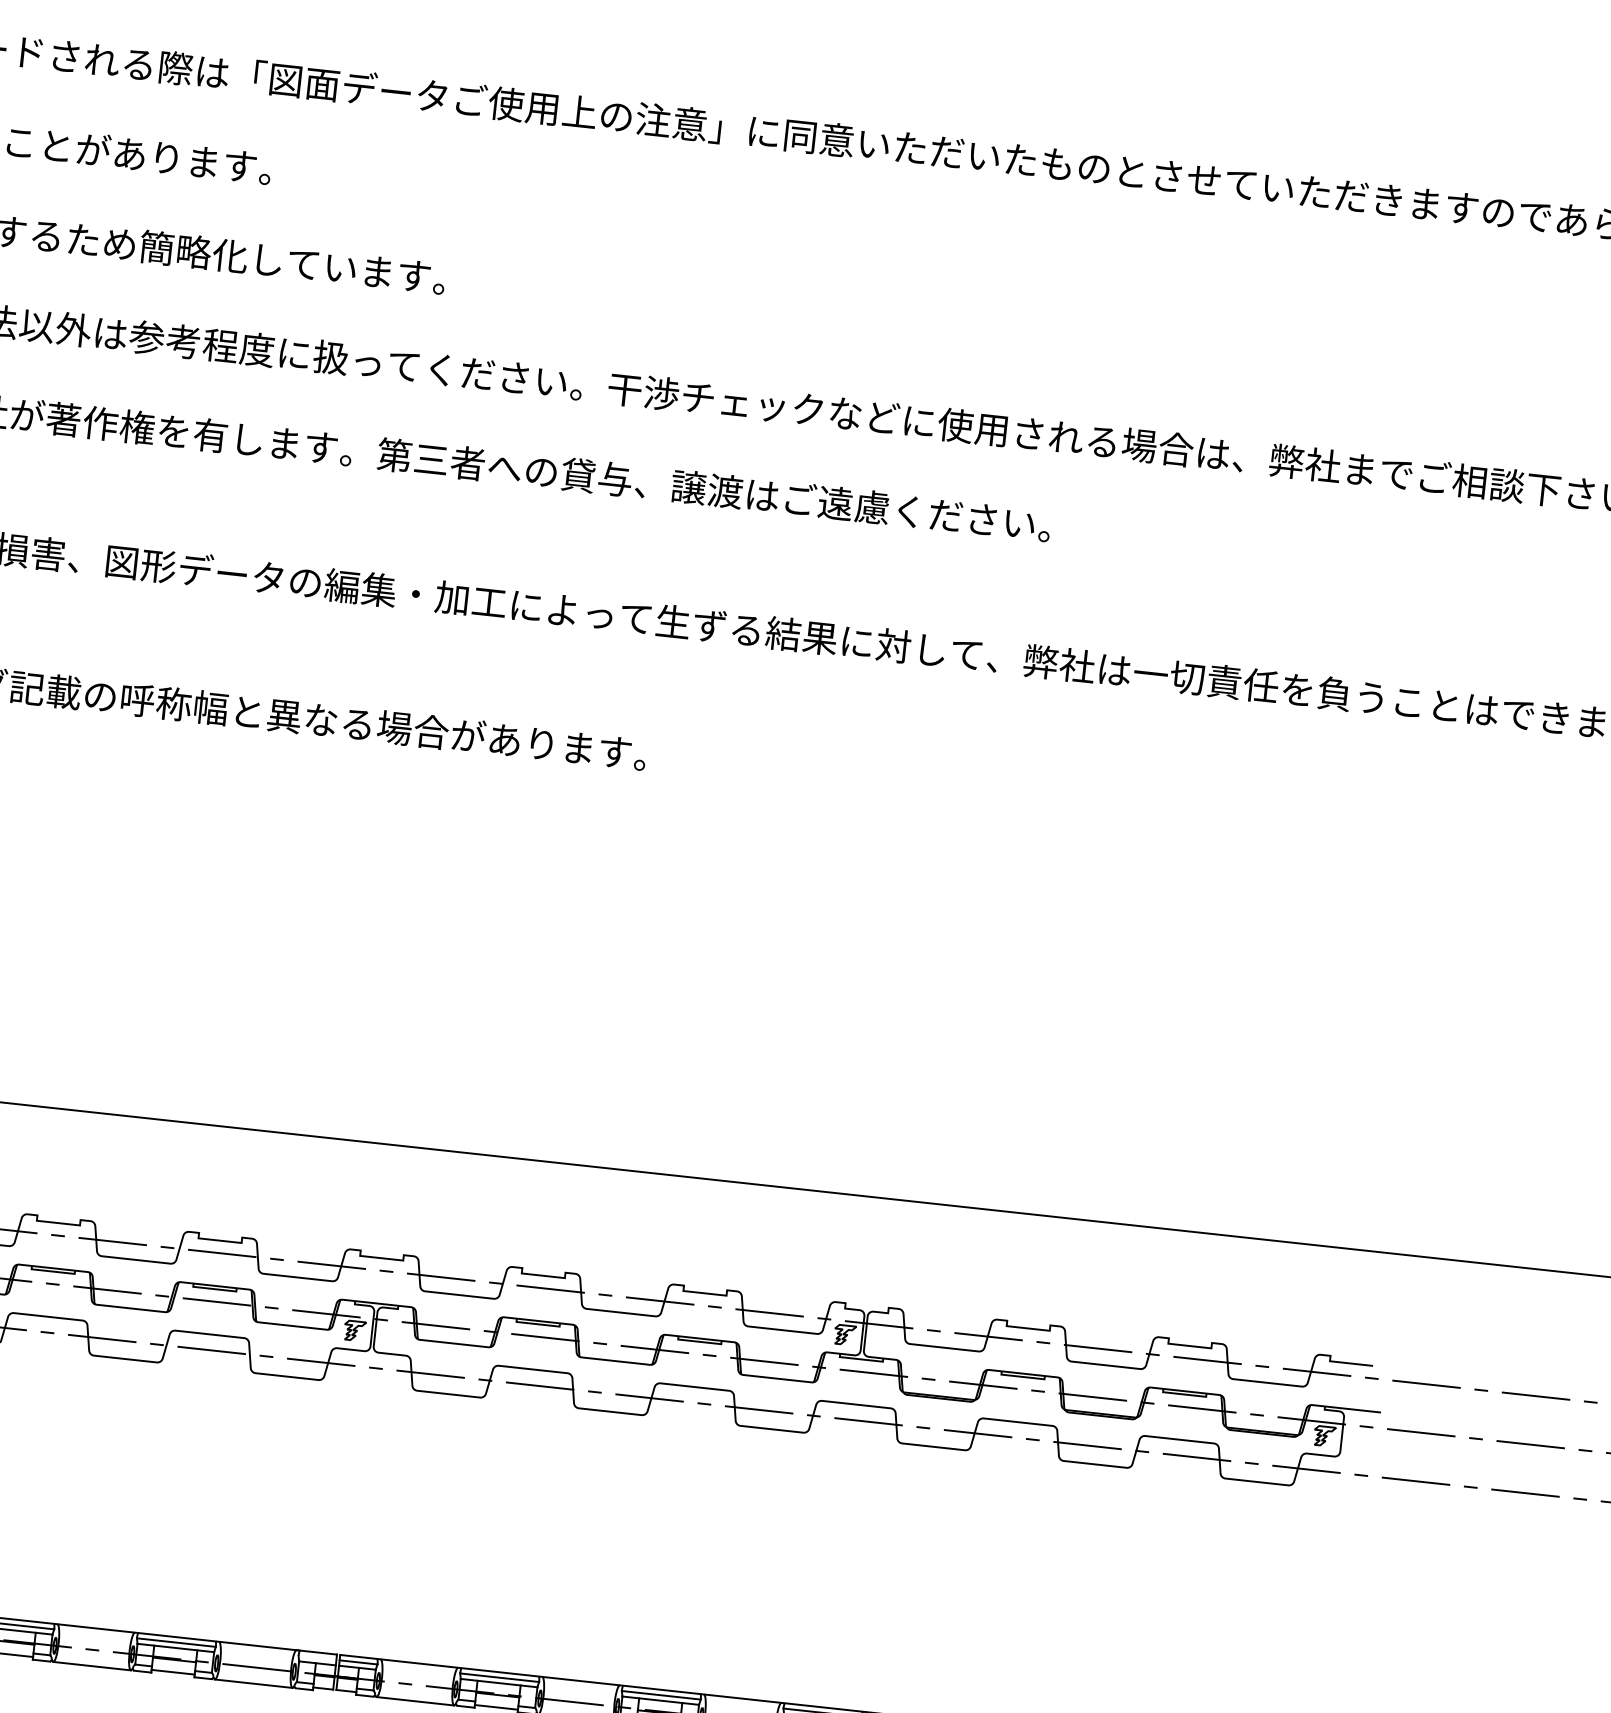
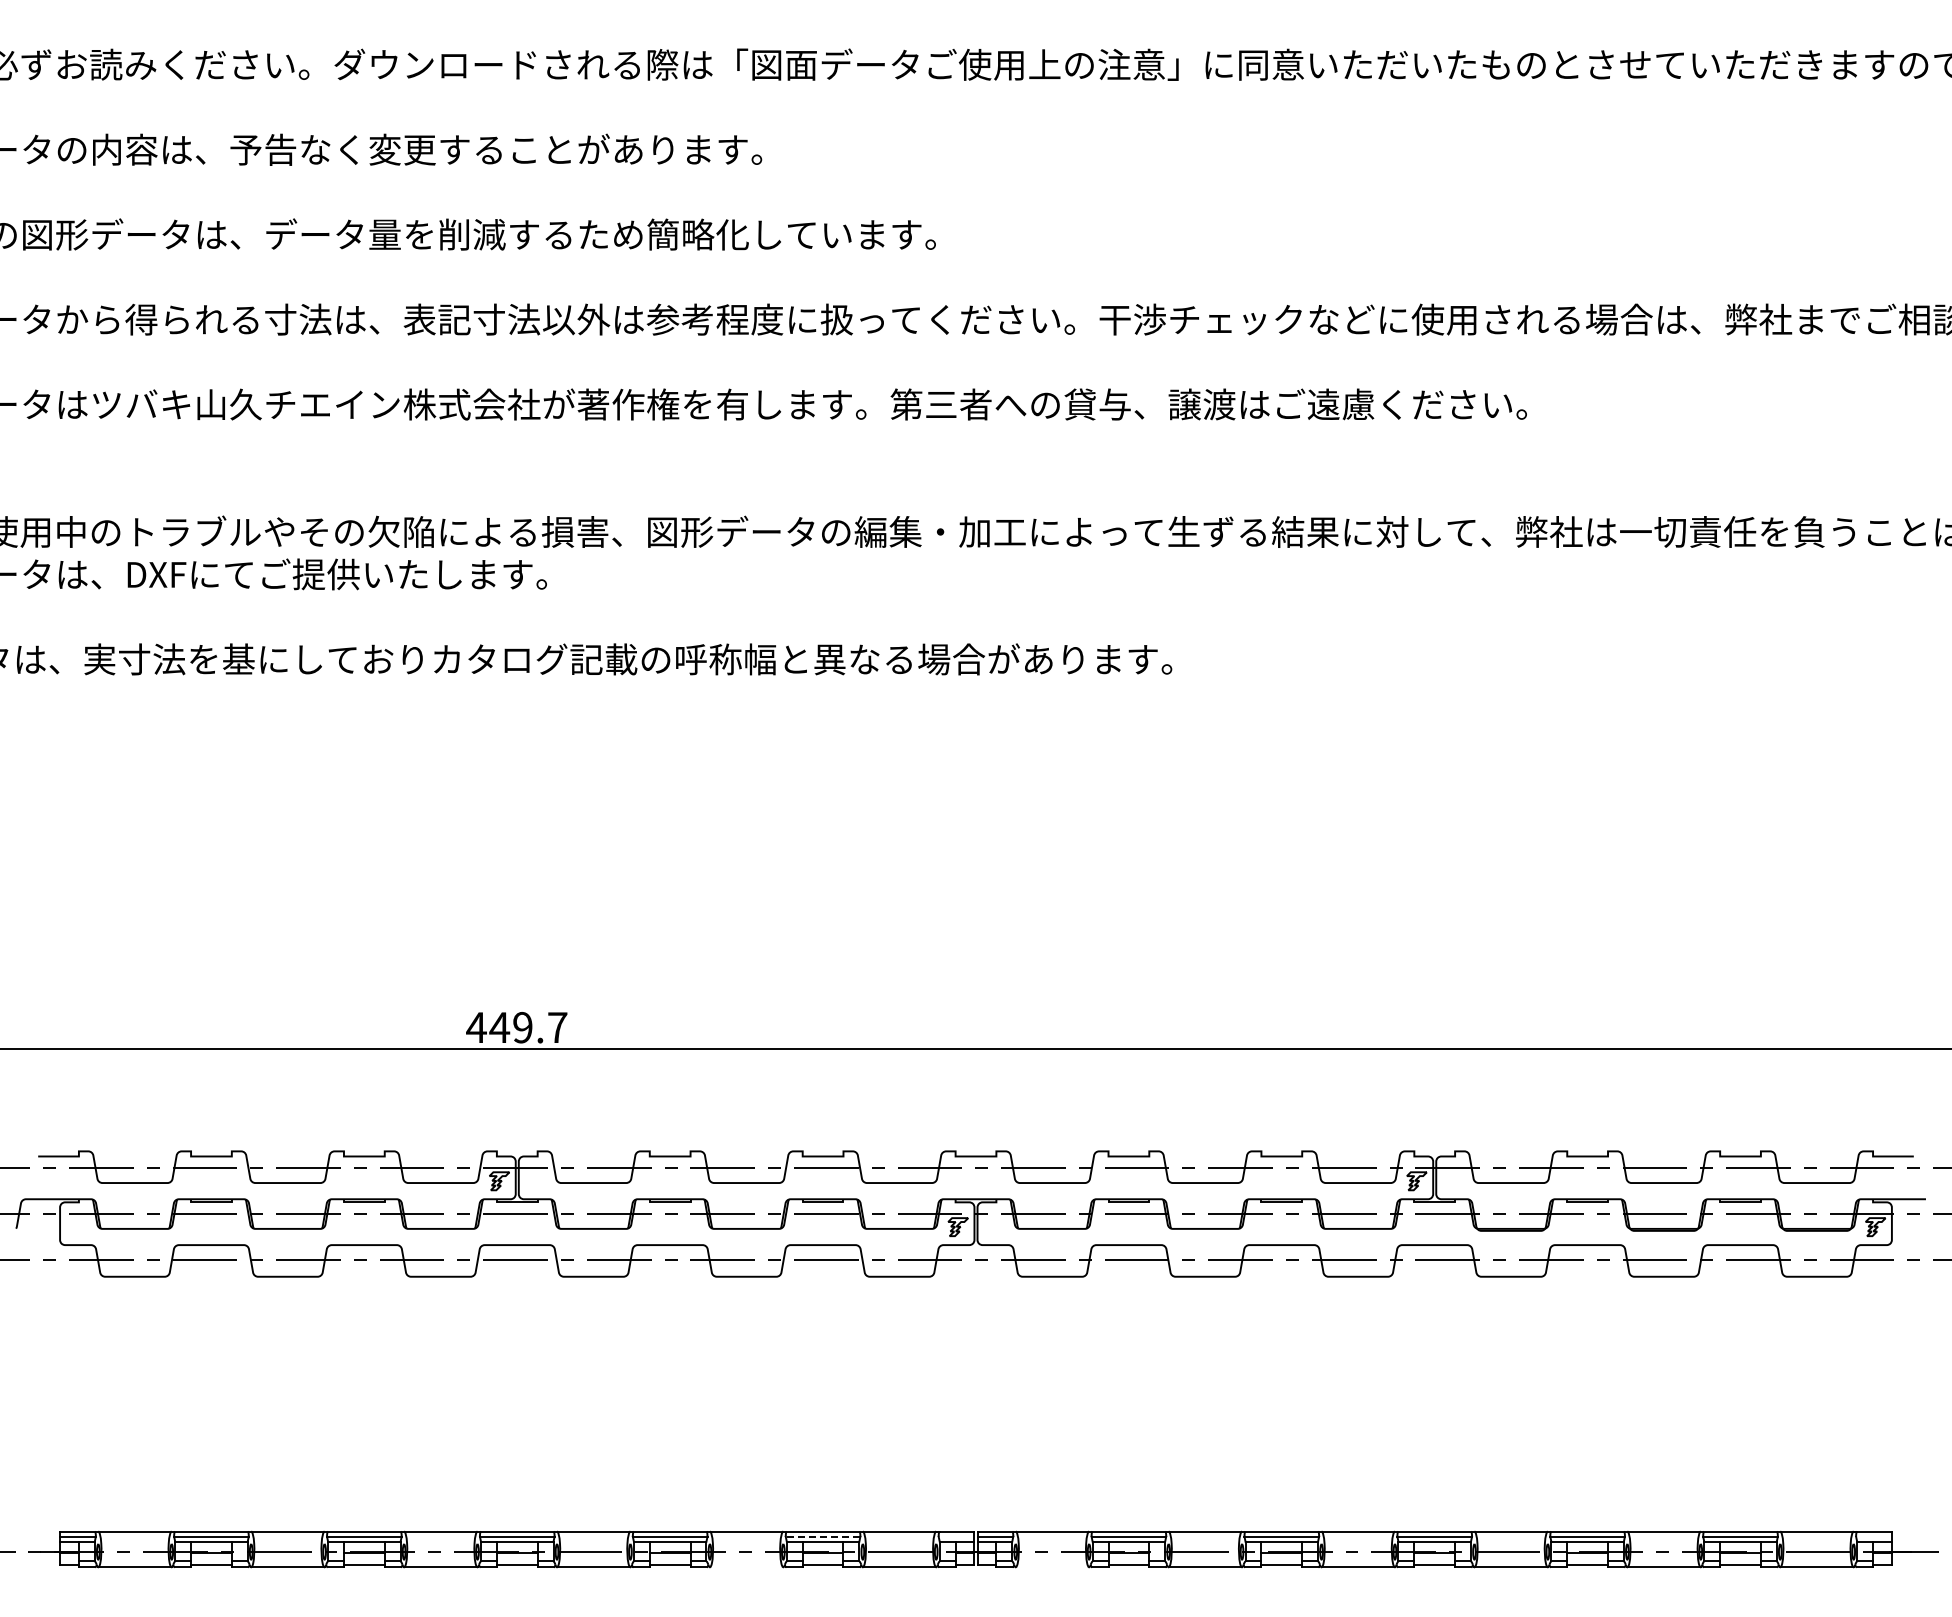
line: (175, 1642) -> (822, 1536), solid -> dashed
line: (91, 1666) -> (746, 1567), removed
line: (415, 1701) -> (1052, 1567), removed

